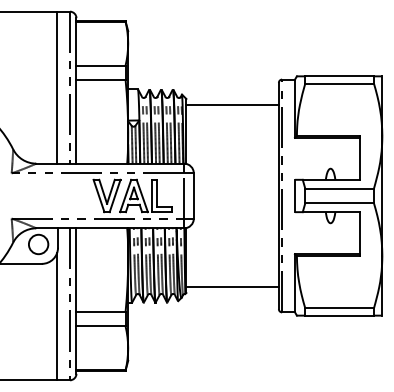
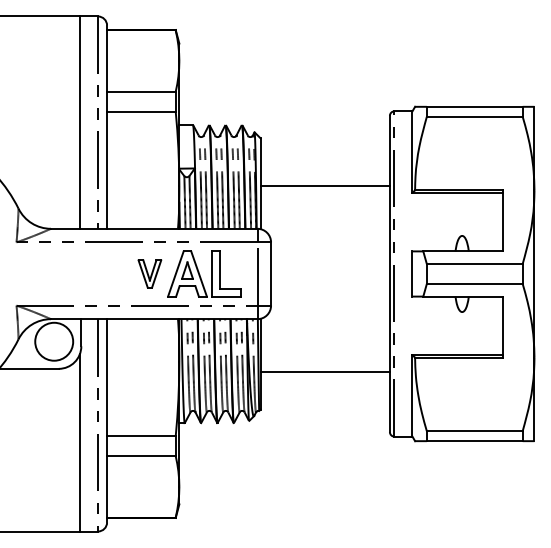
line: (232, 105) -> (324, 186), moved
part: (106, 195) -> (149, 273), size x0.6
circle: (38, 244) -> (53, 341), size x1.4
line: (232, 286) -> (324, 372), moved

